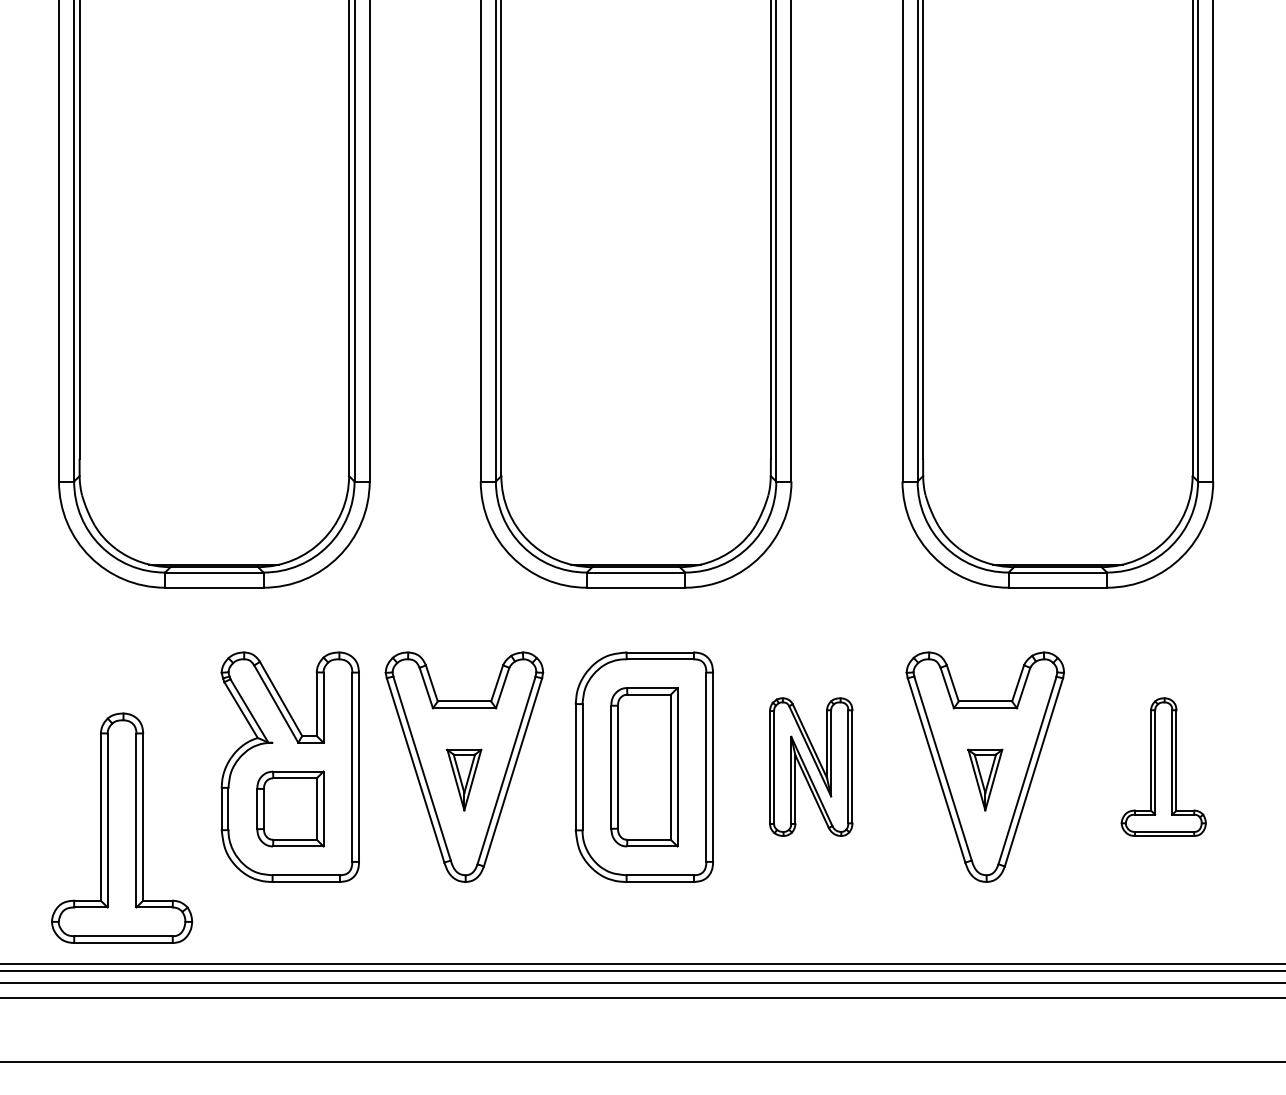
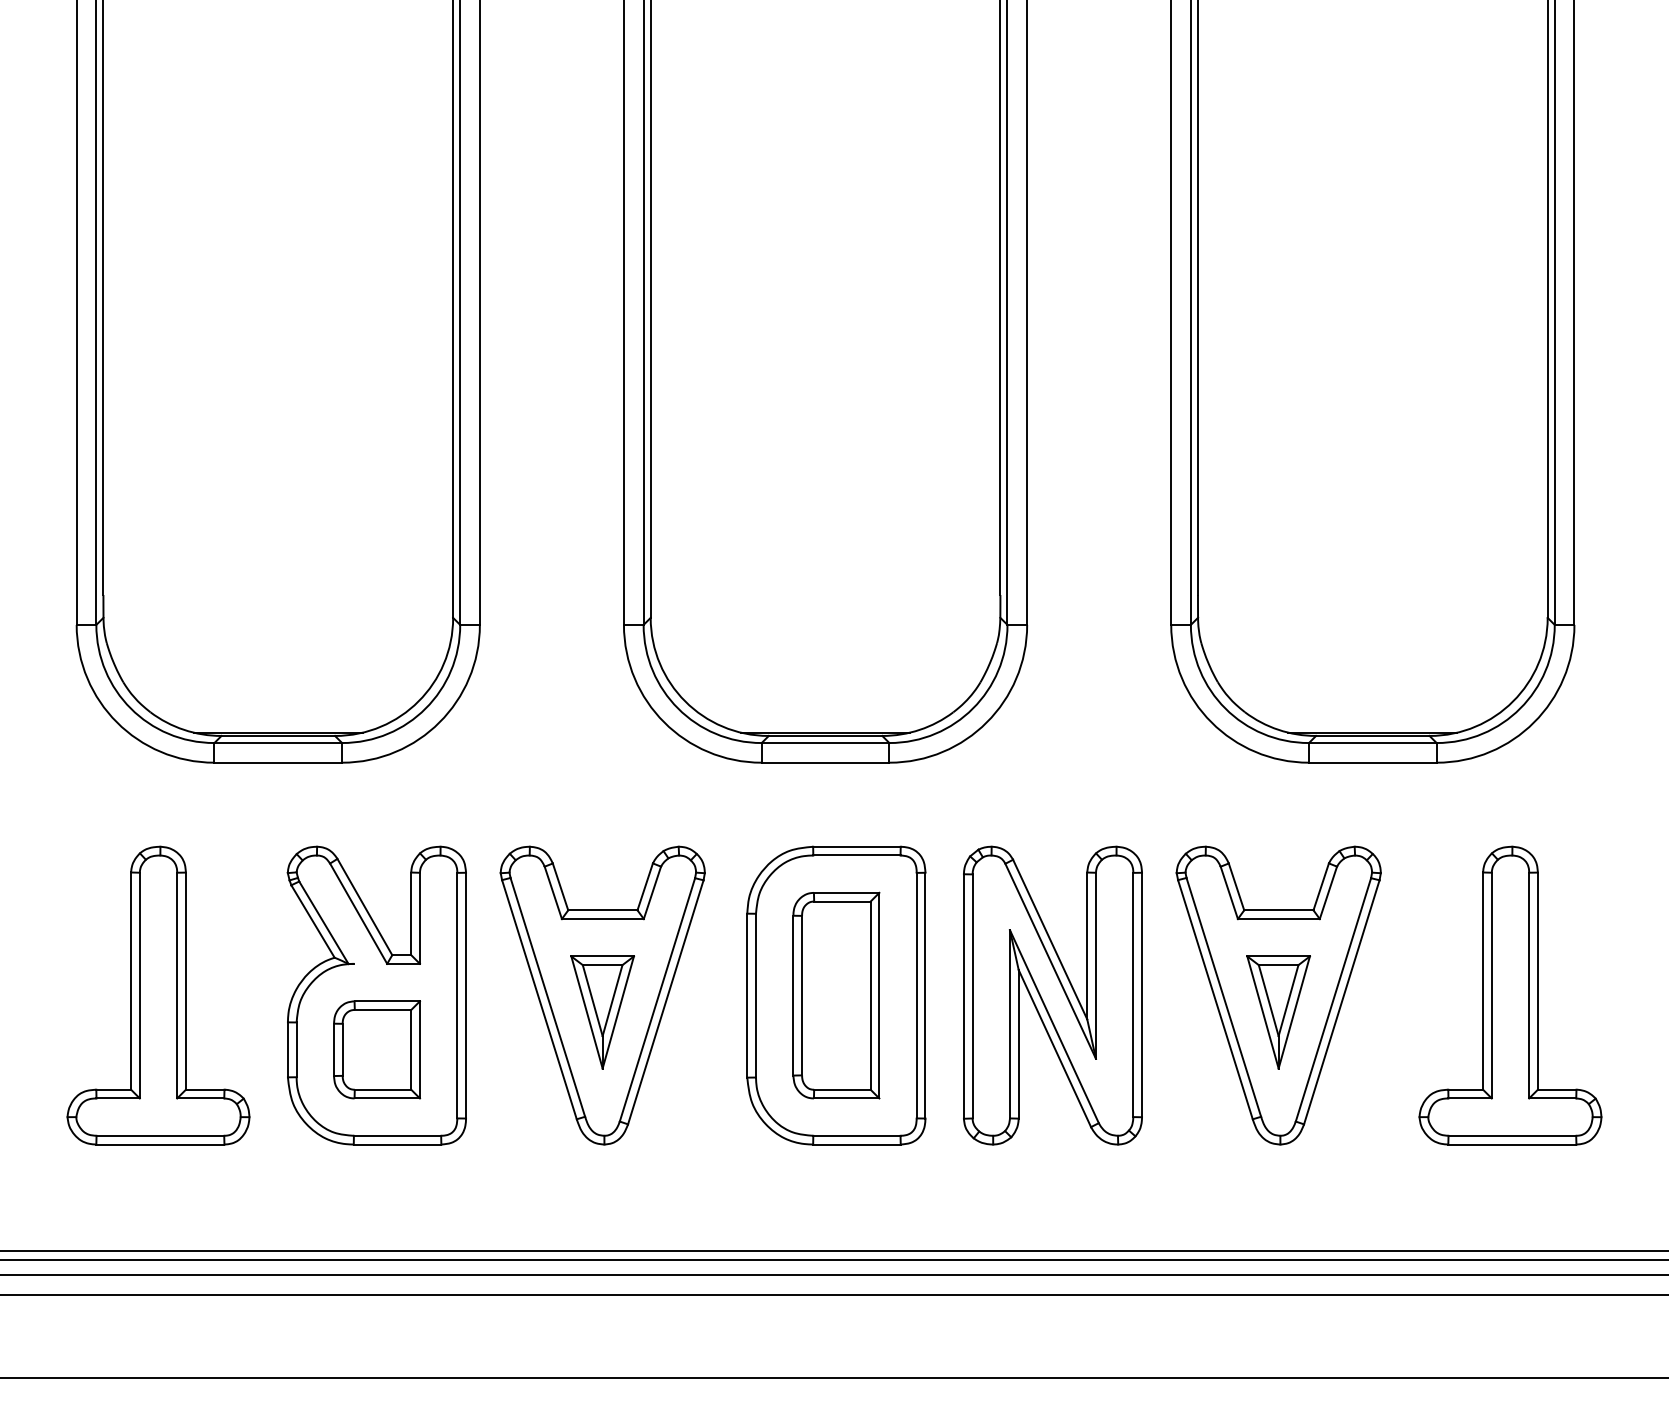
part: (810, 766) -> (1051, 994), size x1.67
part: (1163, 766) -> (1509, 994), size x1.67
part: (464, 779) -> (602, 1011), size x1.43
part: (985, 779) -> (1278, 1011), size x1.43
part: (122, 827) -> (159, 994), moved

